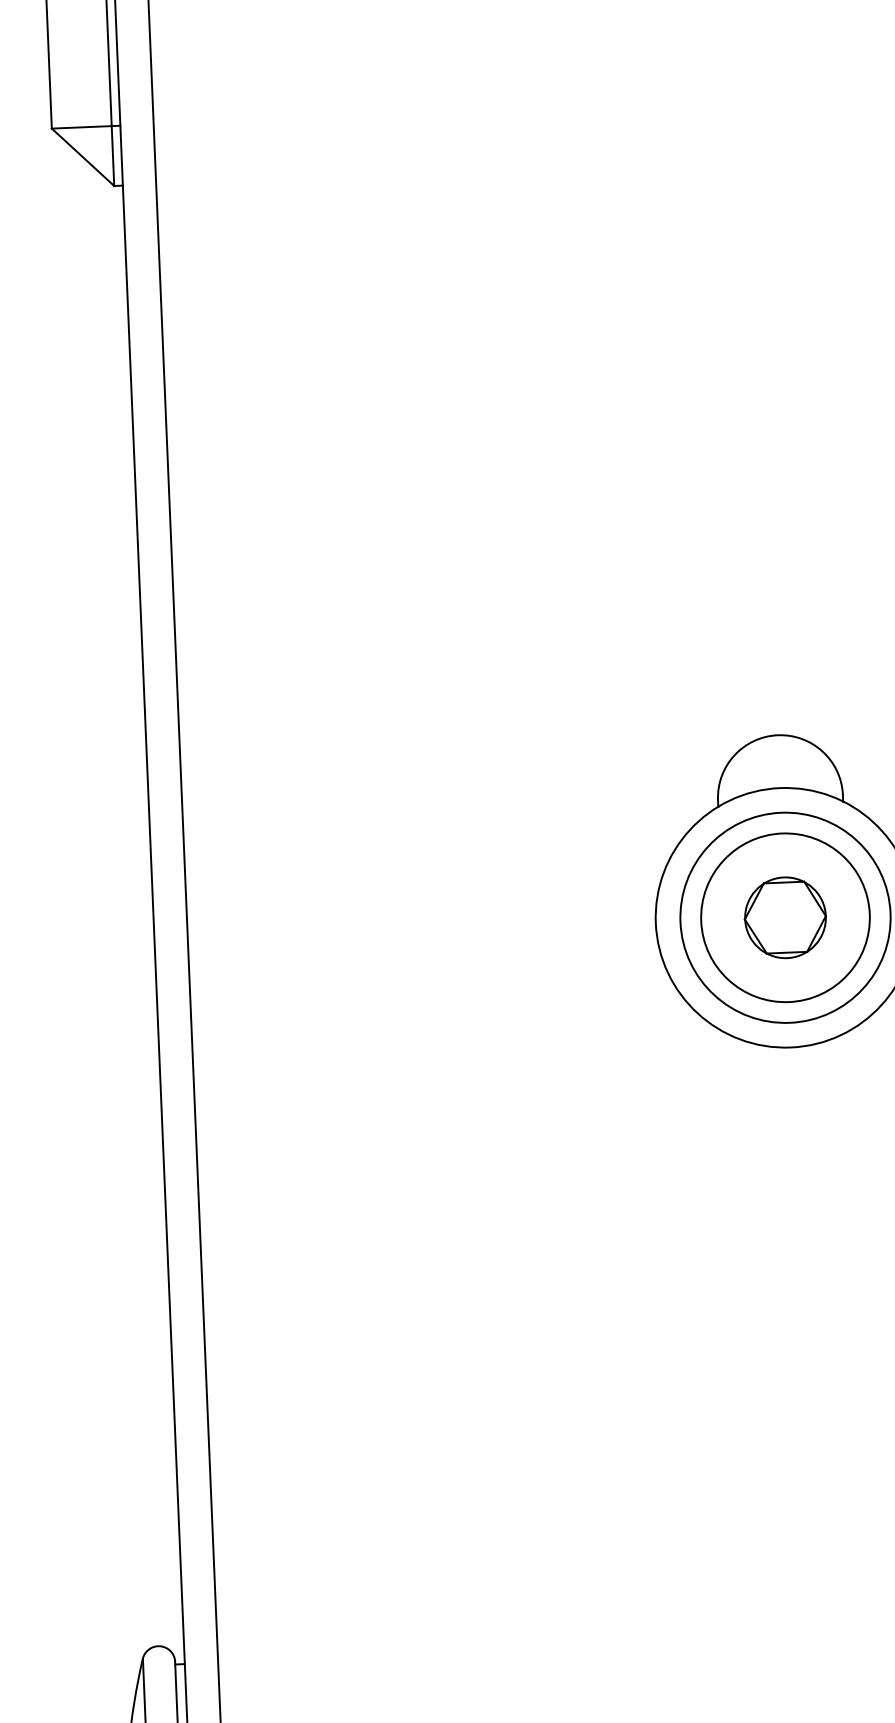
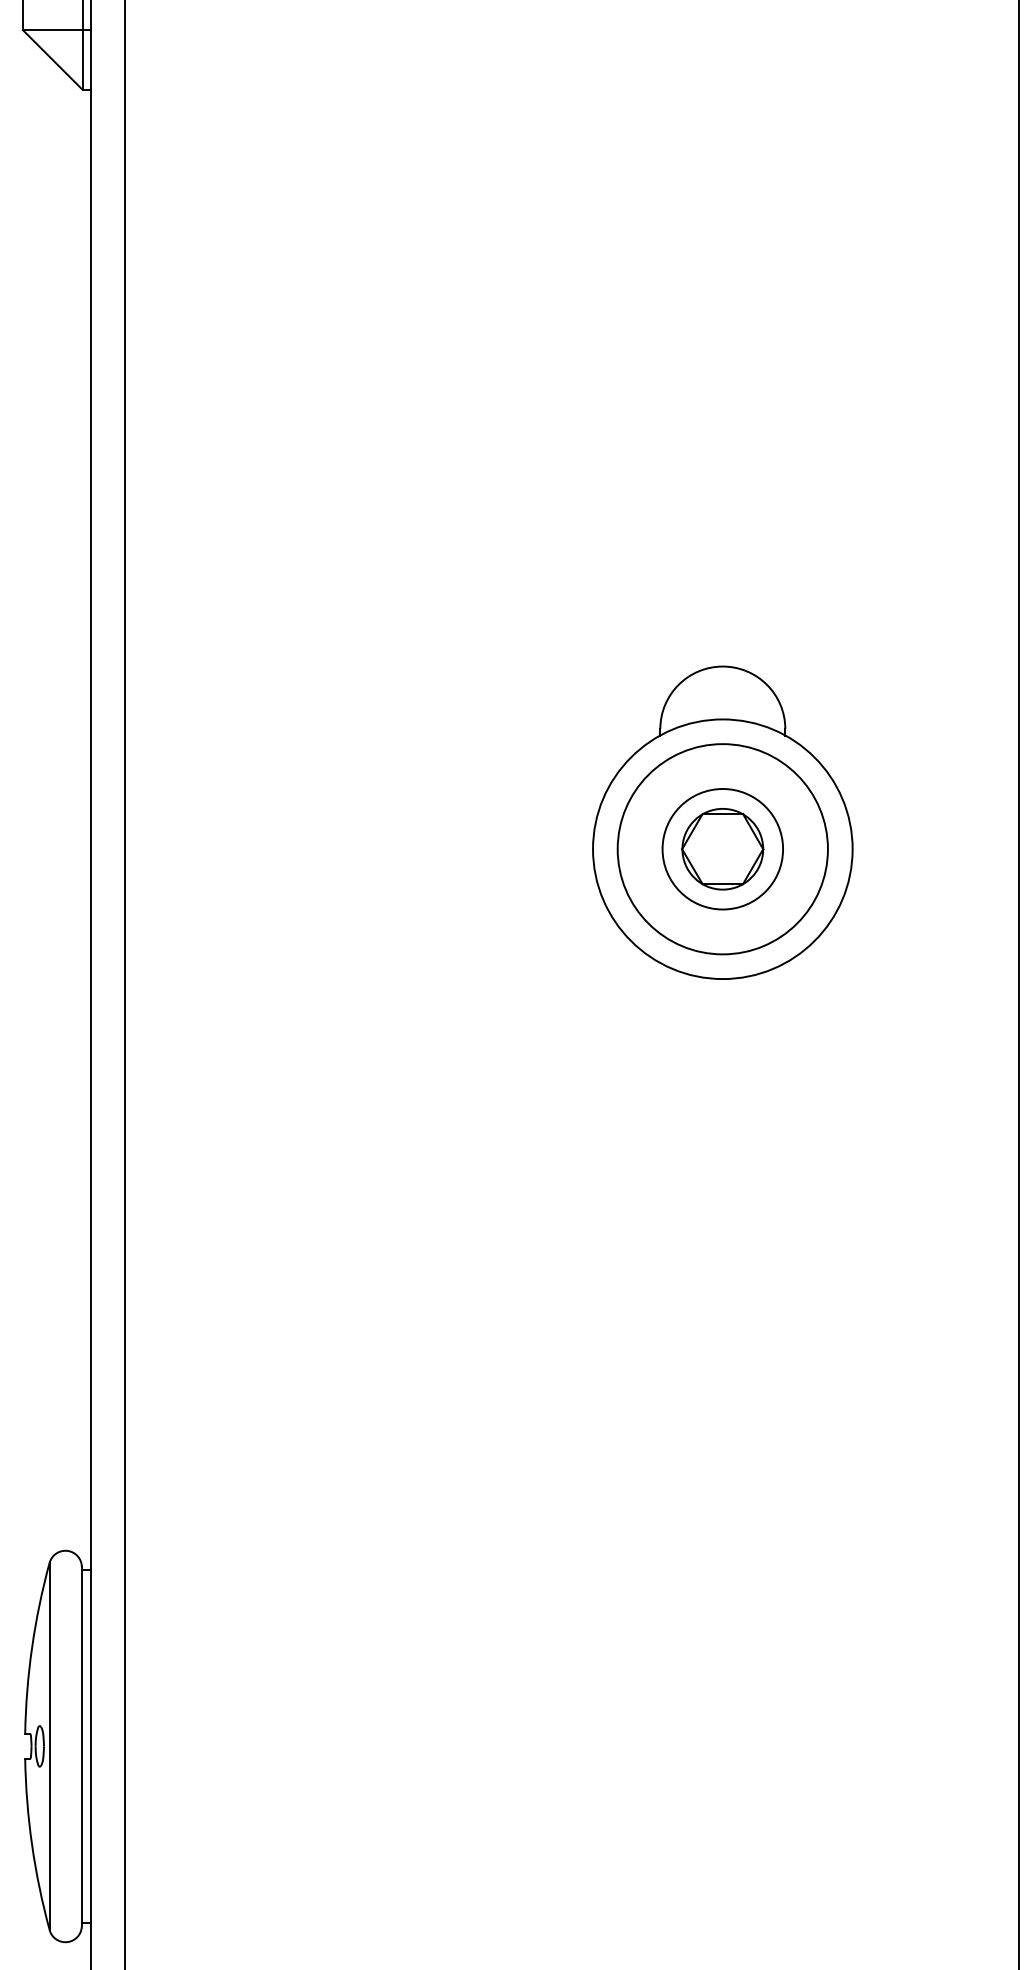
circle: (785, 918) -> (722, 849), size x0.71

